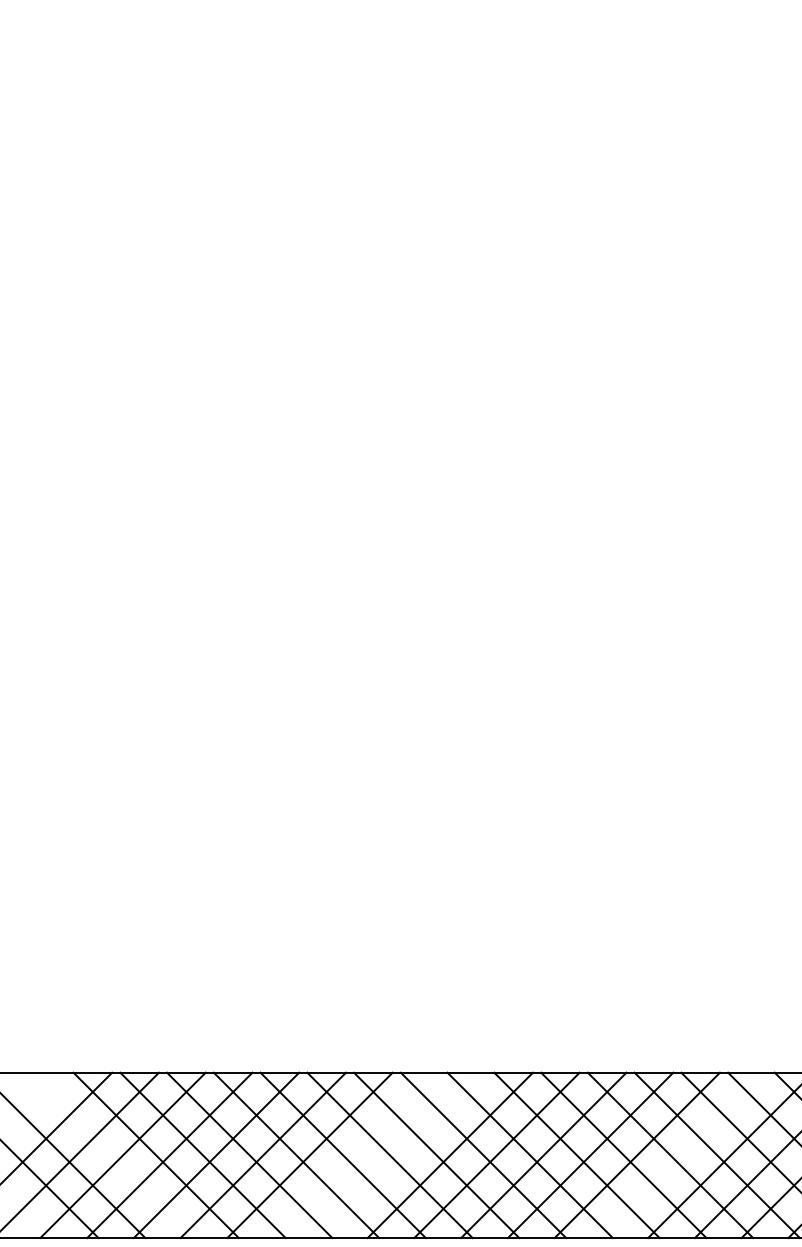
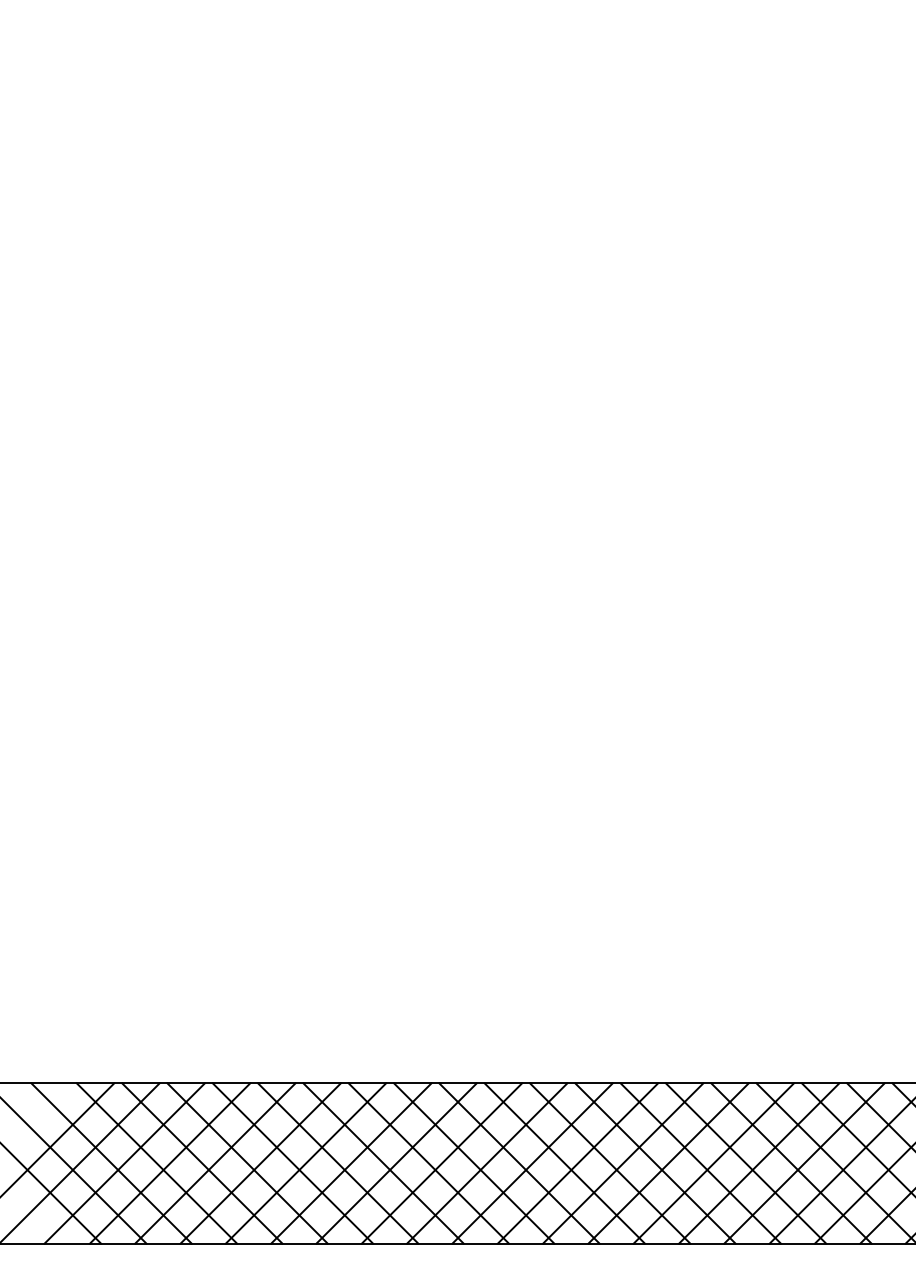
line: (109, 1155) -> (111, 1163), added
line: (356, 1155) -> (351, 1163), added
line: (403, 1155) -> (396, 1163), added
line: (683, 1155) -> (668, 1163), added

